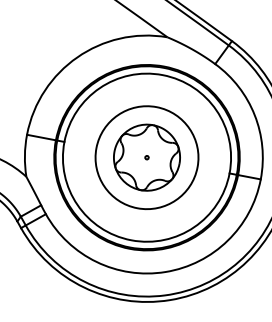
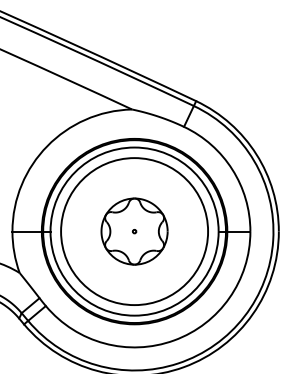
circle: (146, 157) -> (134, 231), size x1.43

